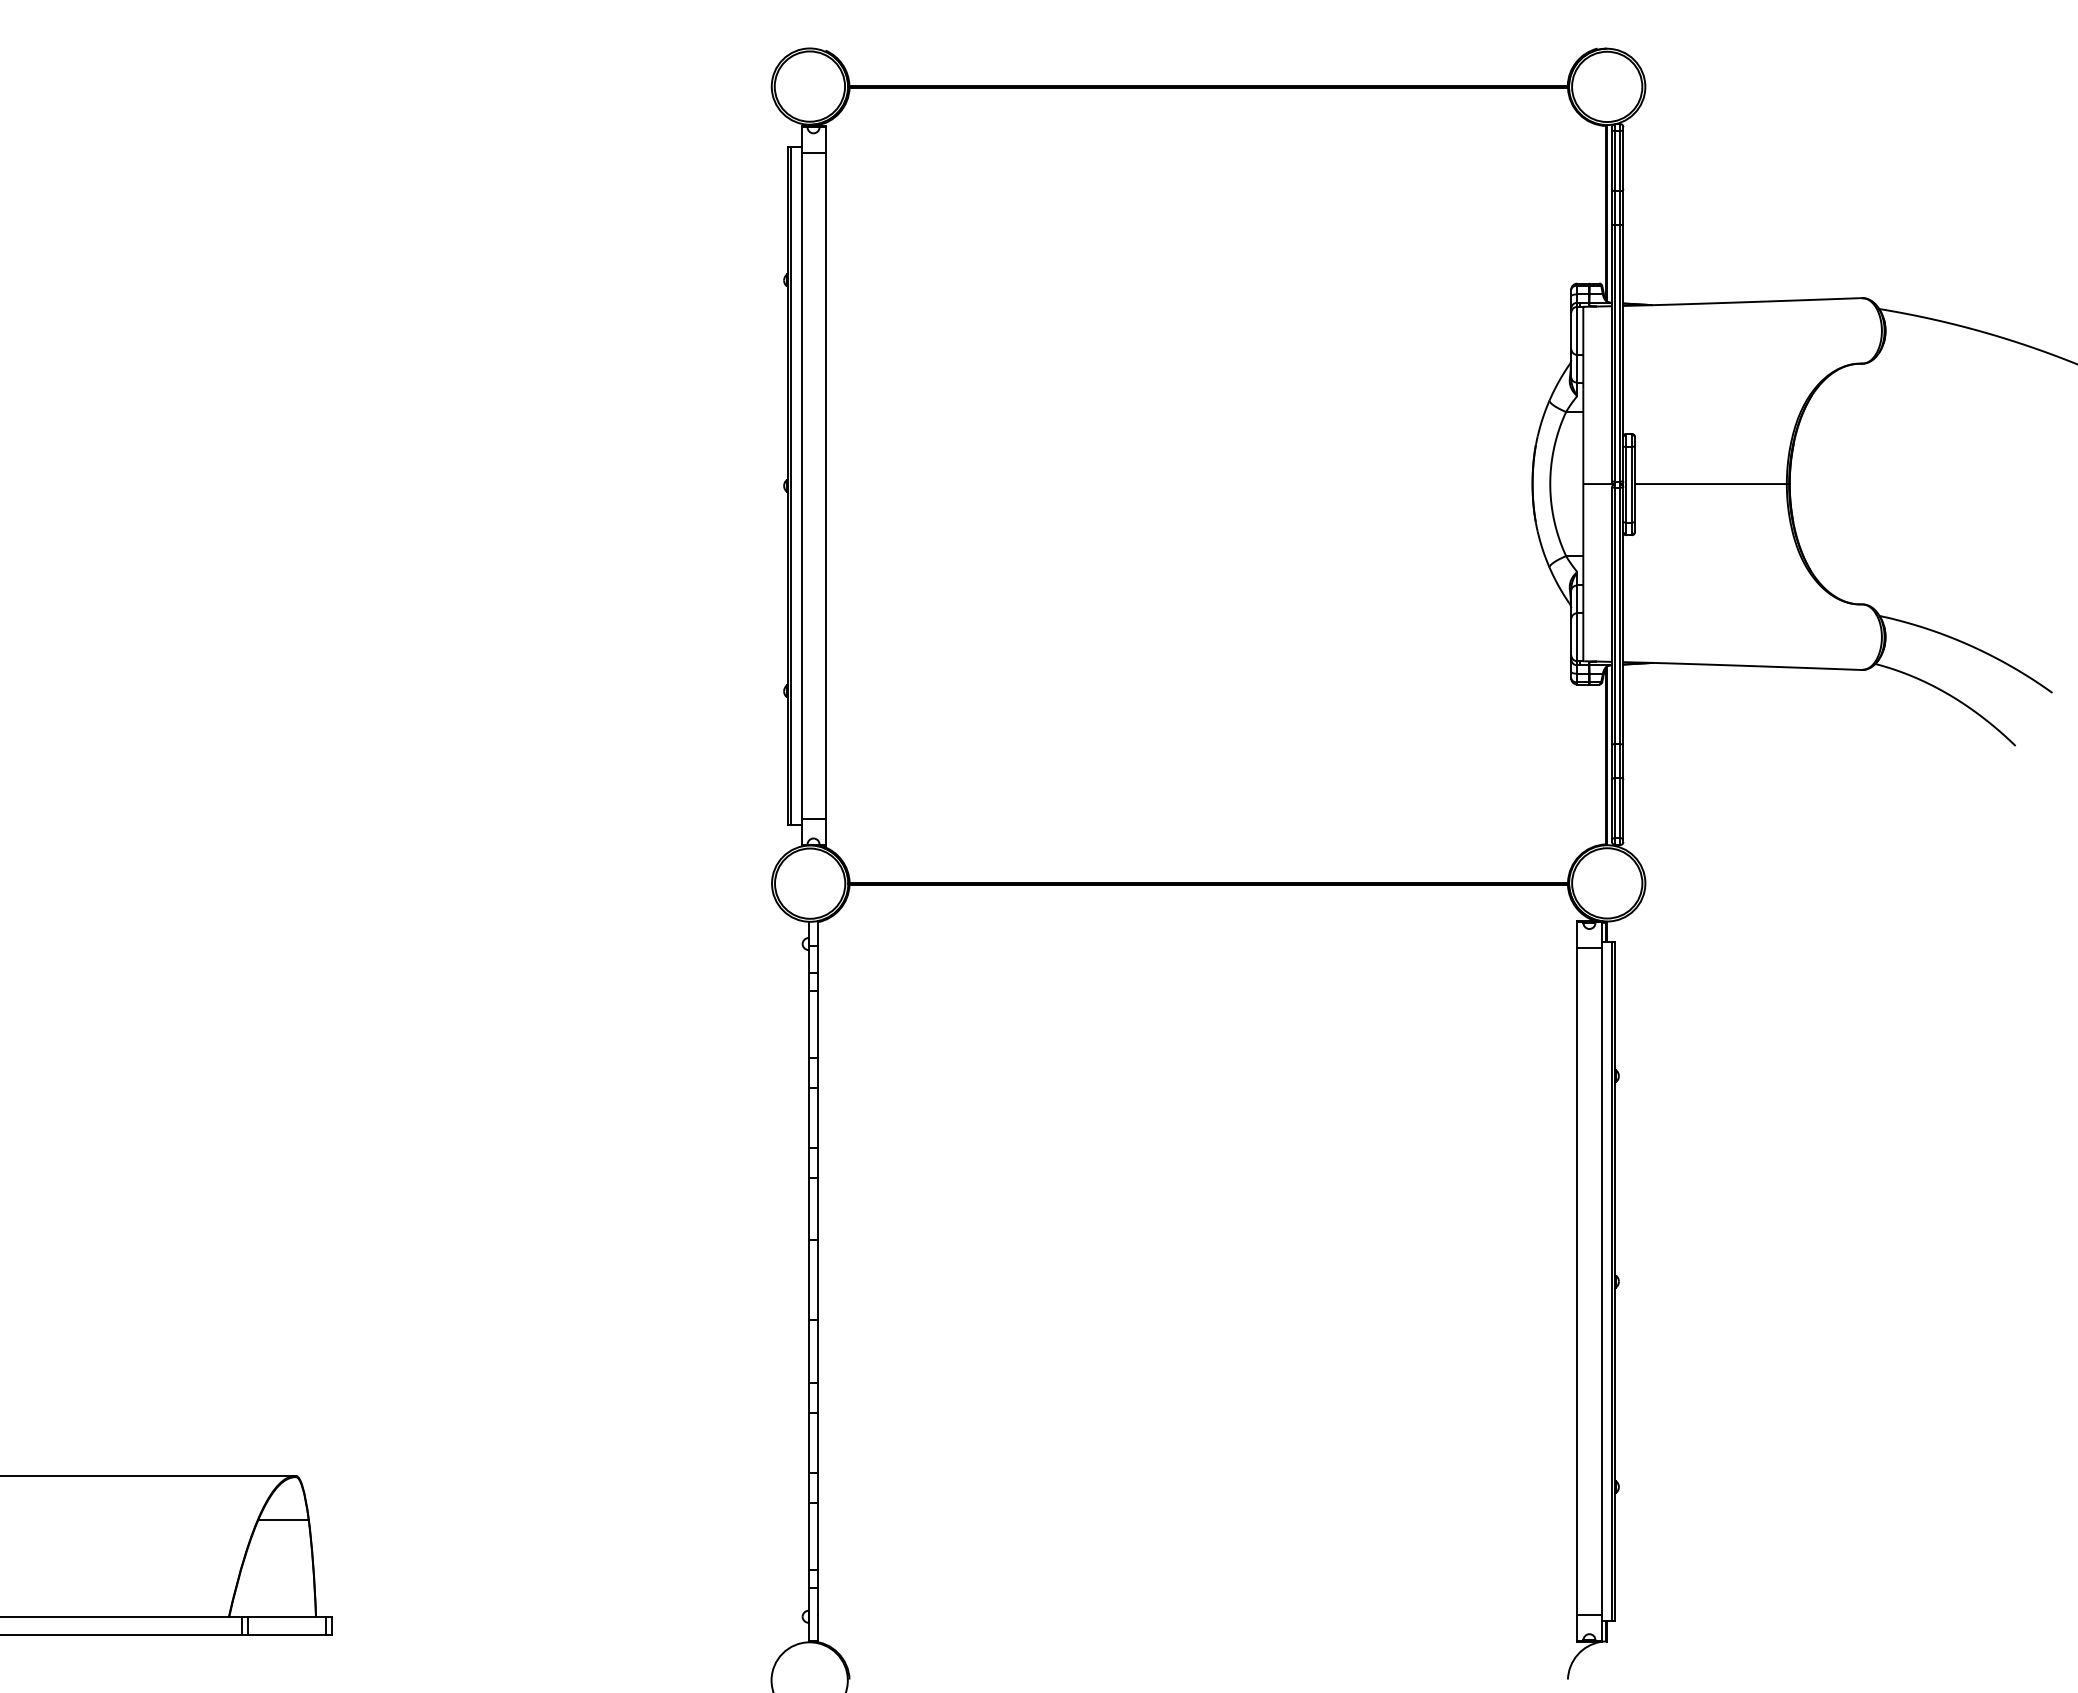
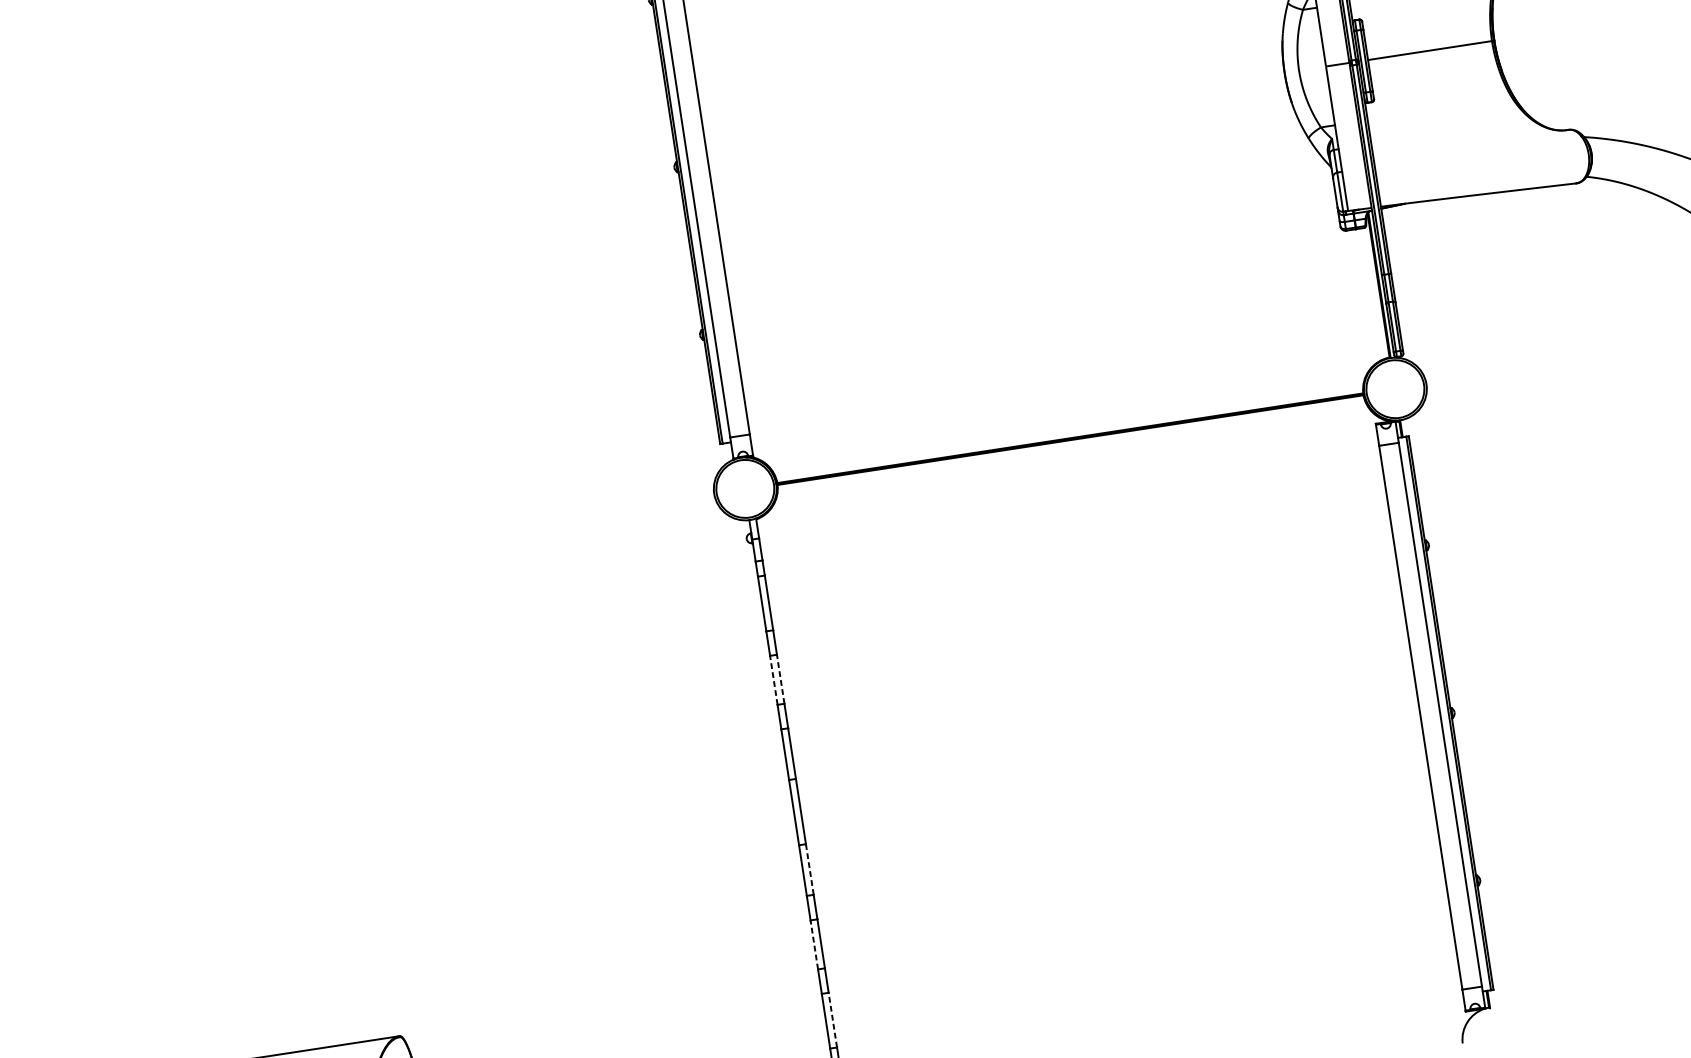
line: (809, 1117) -> (773, 679), solid -> dashed
line: (817, 1117) -> (780, 678), solid -> dashed
line: (817, 1350) -> (809, 868), solid -> dashed
line: (809, 1442) -> (814, 944), solid -> dashed
line: (817, 1536) -> (832, 1020), solid -> dashed

